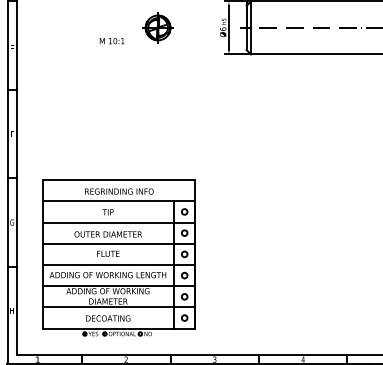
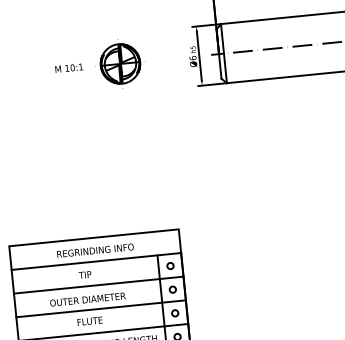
part: (157, 27) -> (119, 63), size x1.43
text: (111, 41) -> (68, 68), moved

